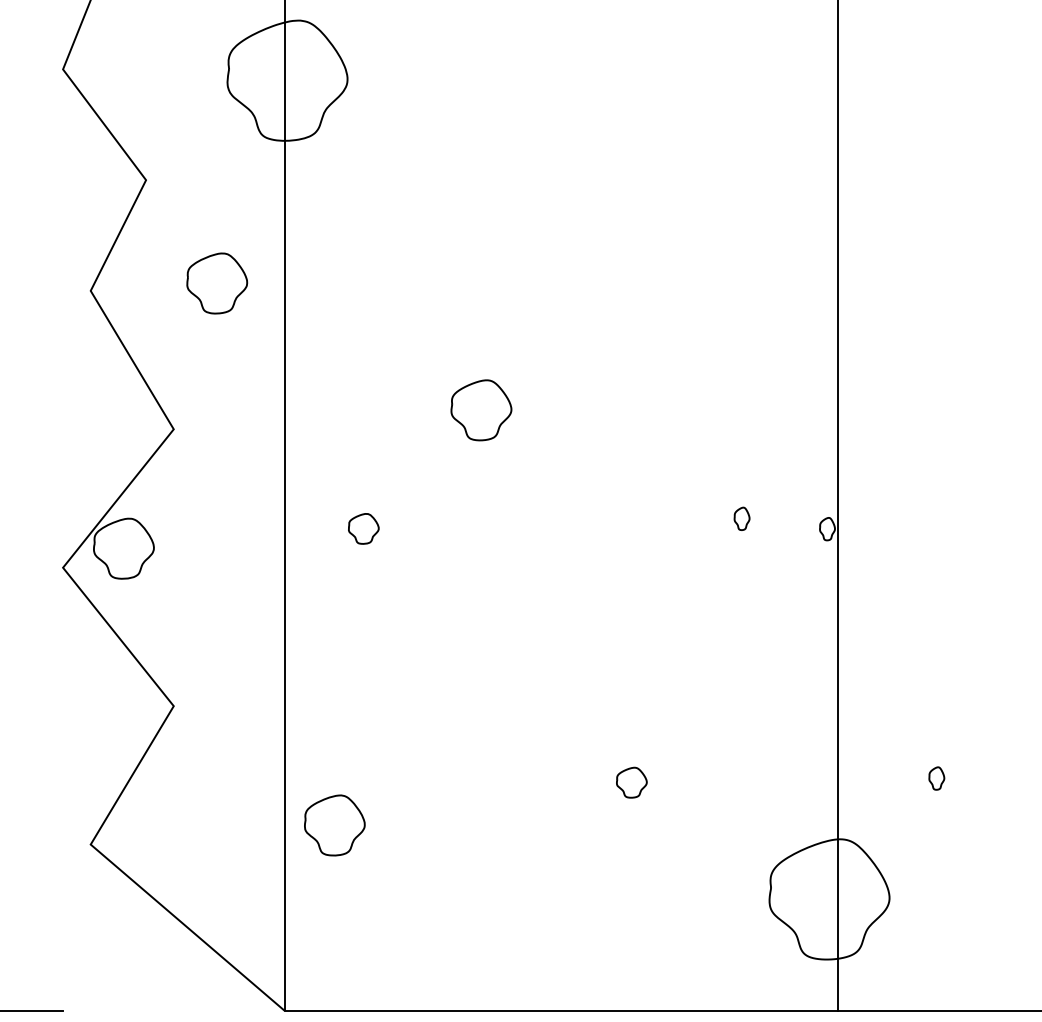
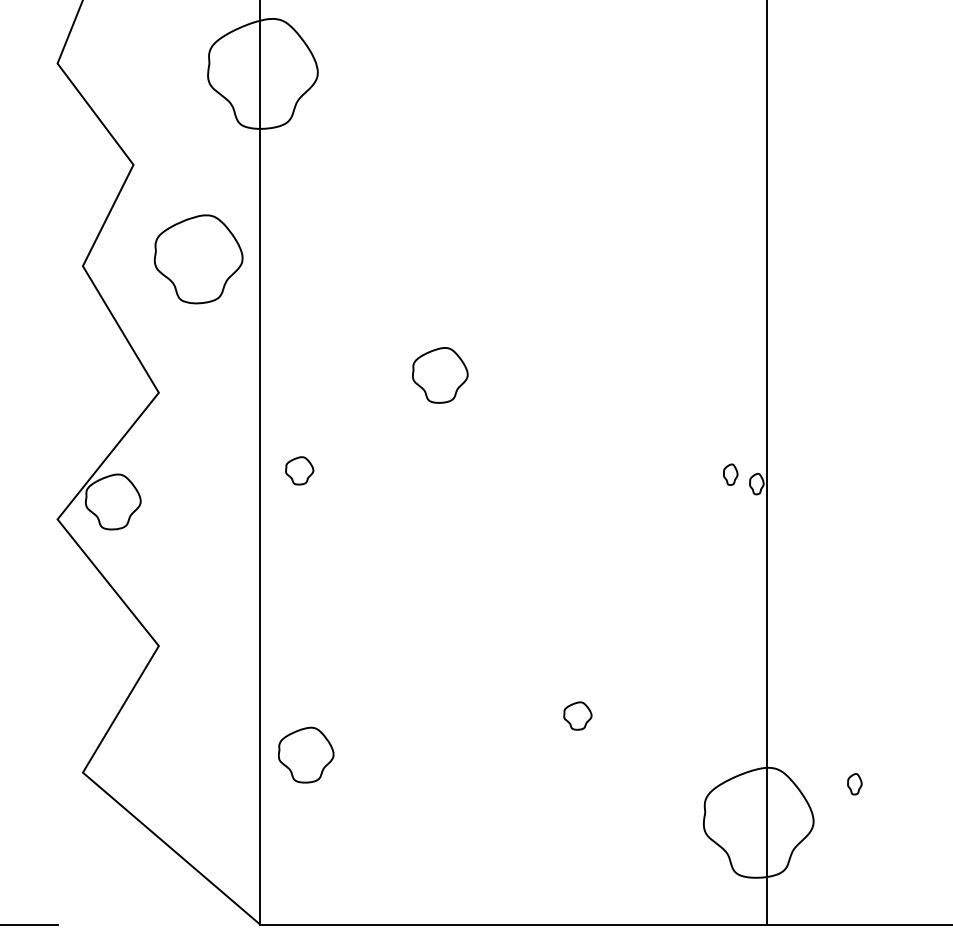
part: (217, 283) -> (198, 259), size x1.6
part: (741, 518) -> (730, 474), moved
part: (363, 528) -> (299, 470), moved
part: (936, 778) -> (854, 784), moved

